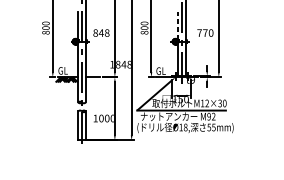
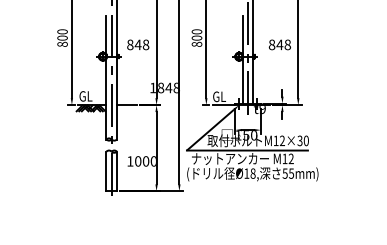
line: (177, 25) -> (242, 34), dashed -> solid
text: (205, 32) -> (279, 44), 770 -> 848
text: (208, 116) -> (284, 158), M92 -> M12

